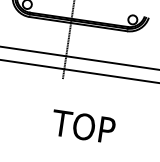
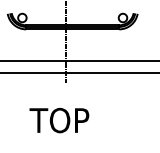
text: (83, 126) -> (59, 120), moved

